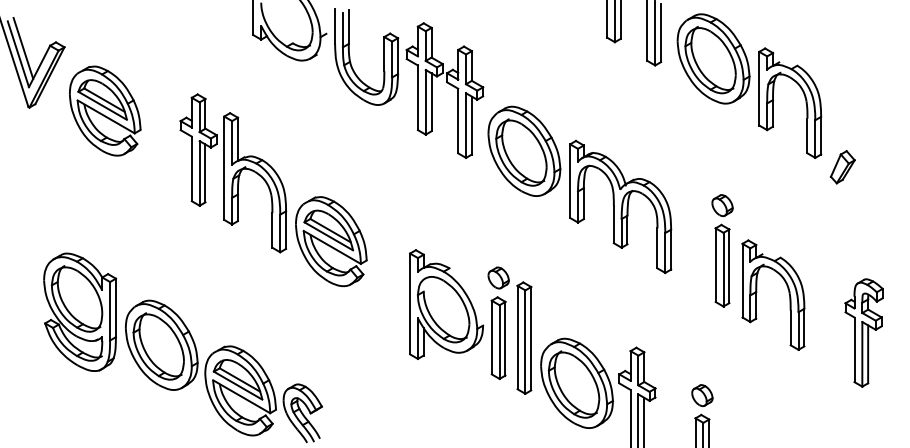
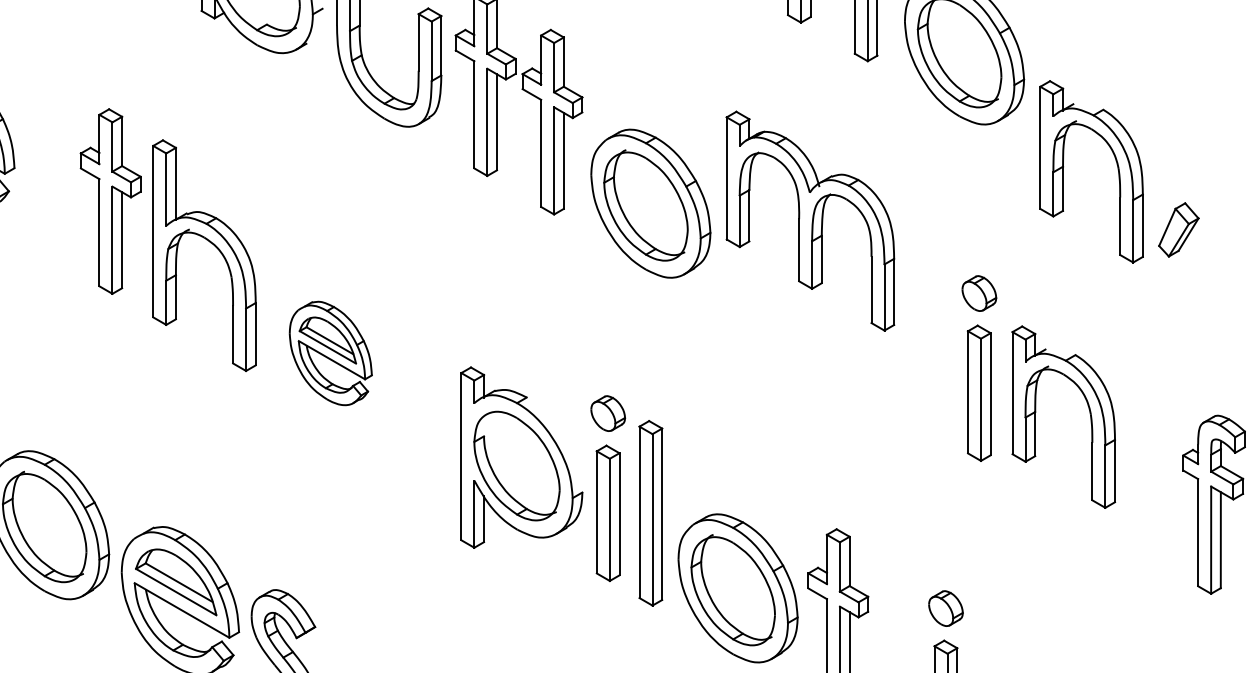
part: (804, 97) -> (1115, 162), moved
part: (620, 206) -> (810, 220), moved
part: (331, 241) -> (331, 353), size x0.7
part: (787, 289) -> (1087, 407), moved

